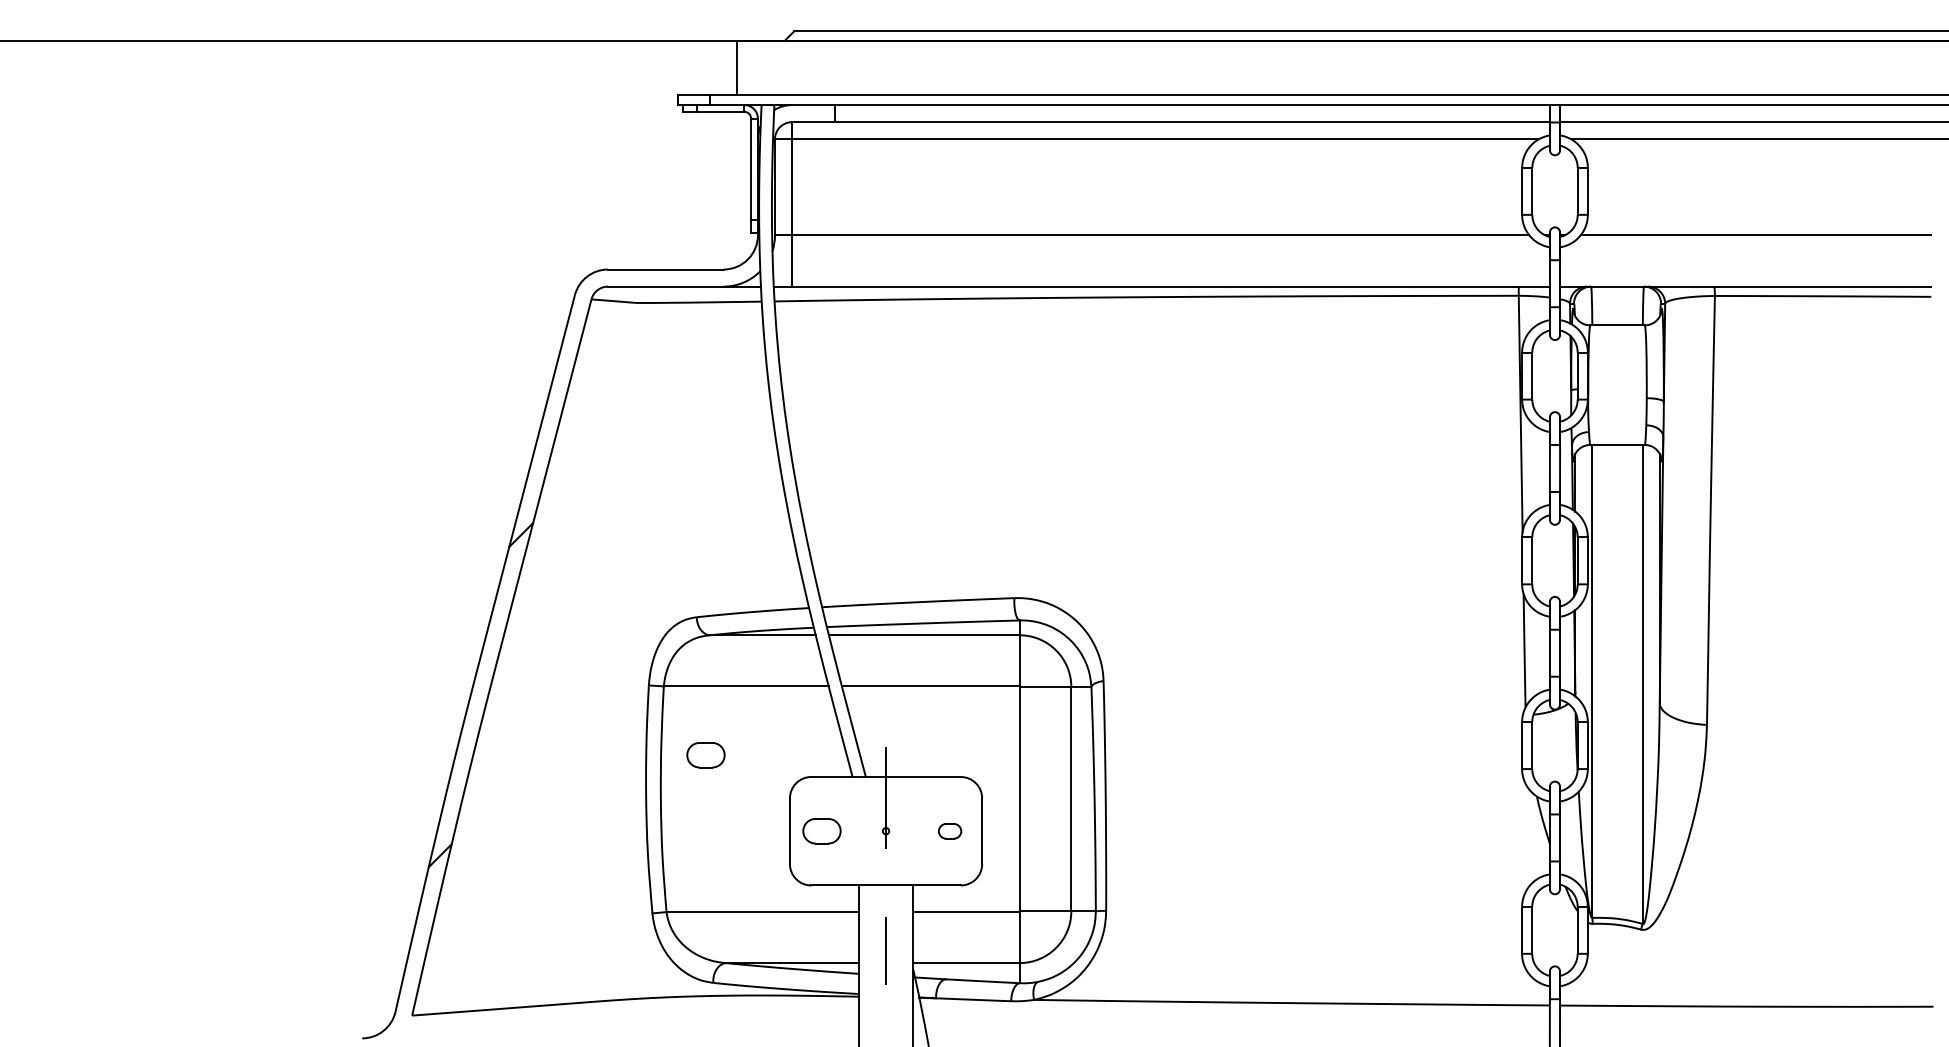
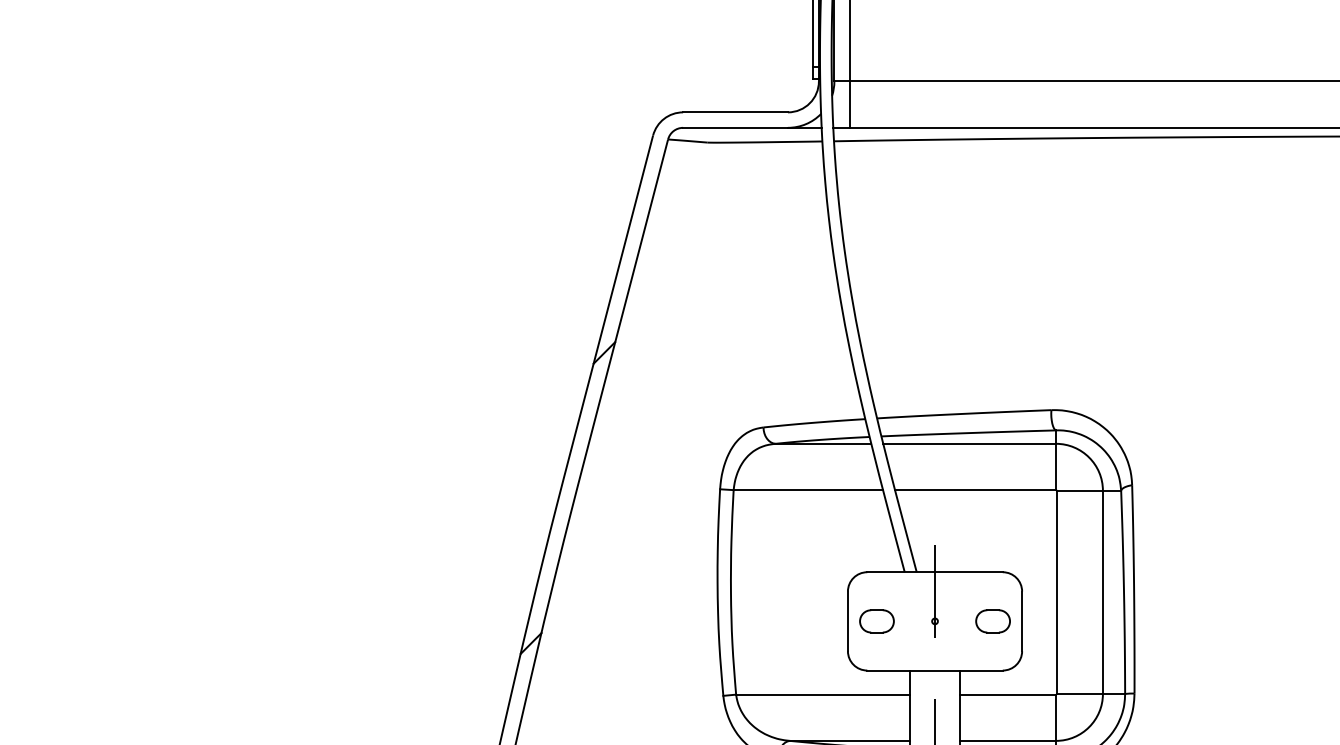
part: (705, 755) -> (771, 552), removed
part: (949, 831) -> (992, 621), size x1.67

